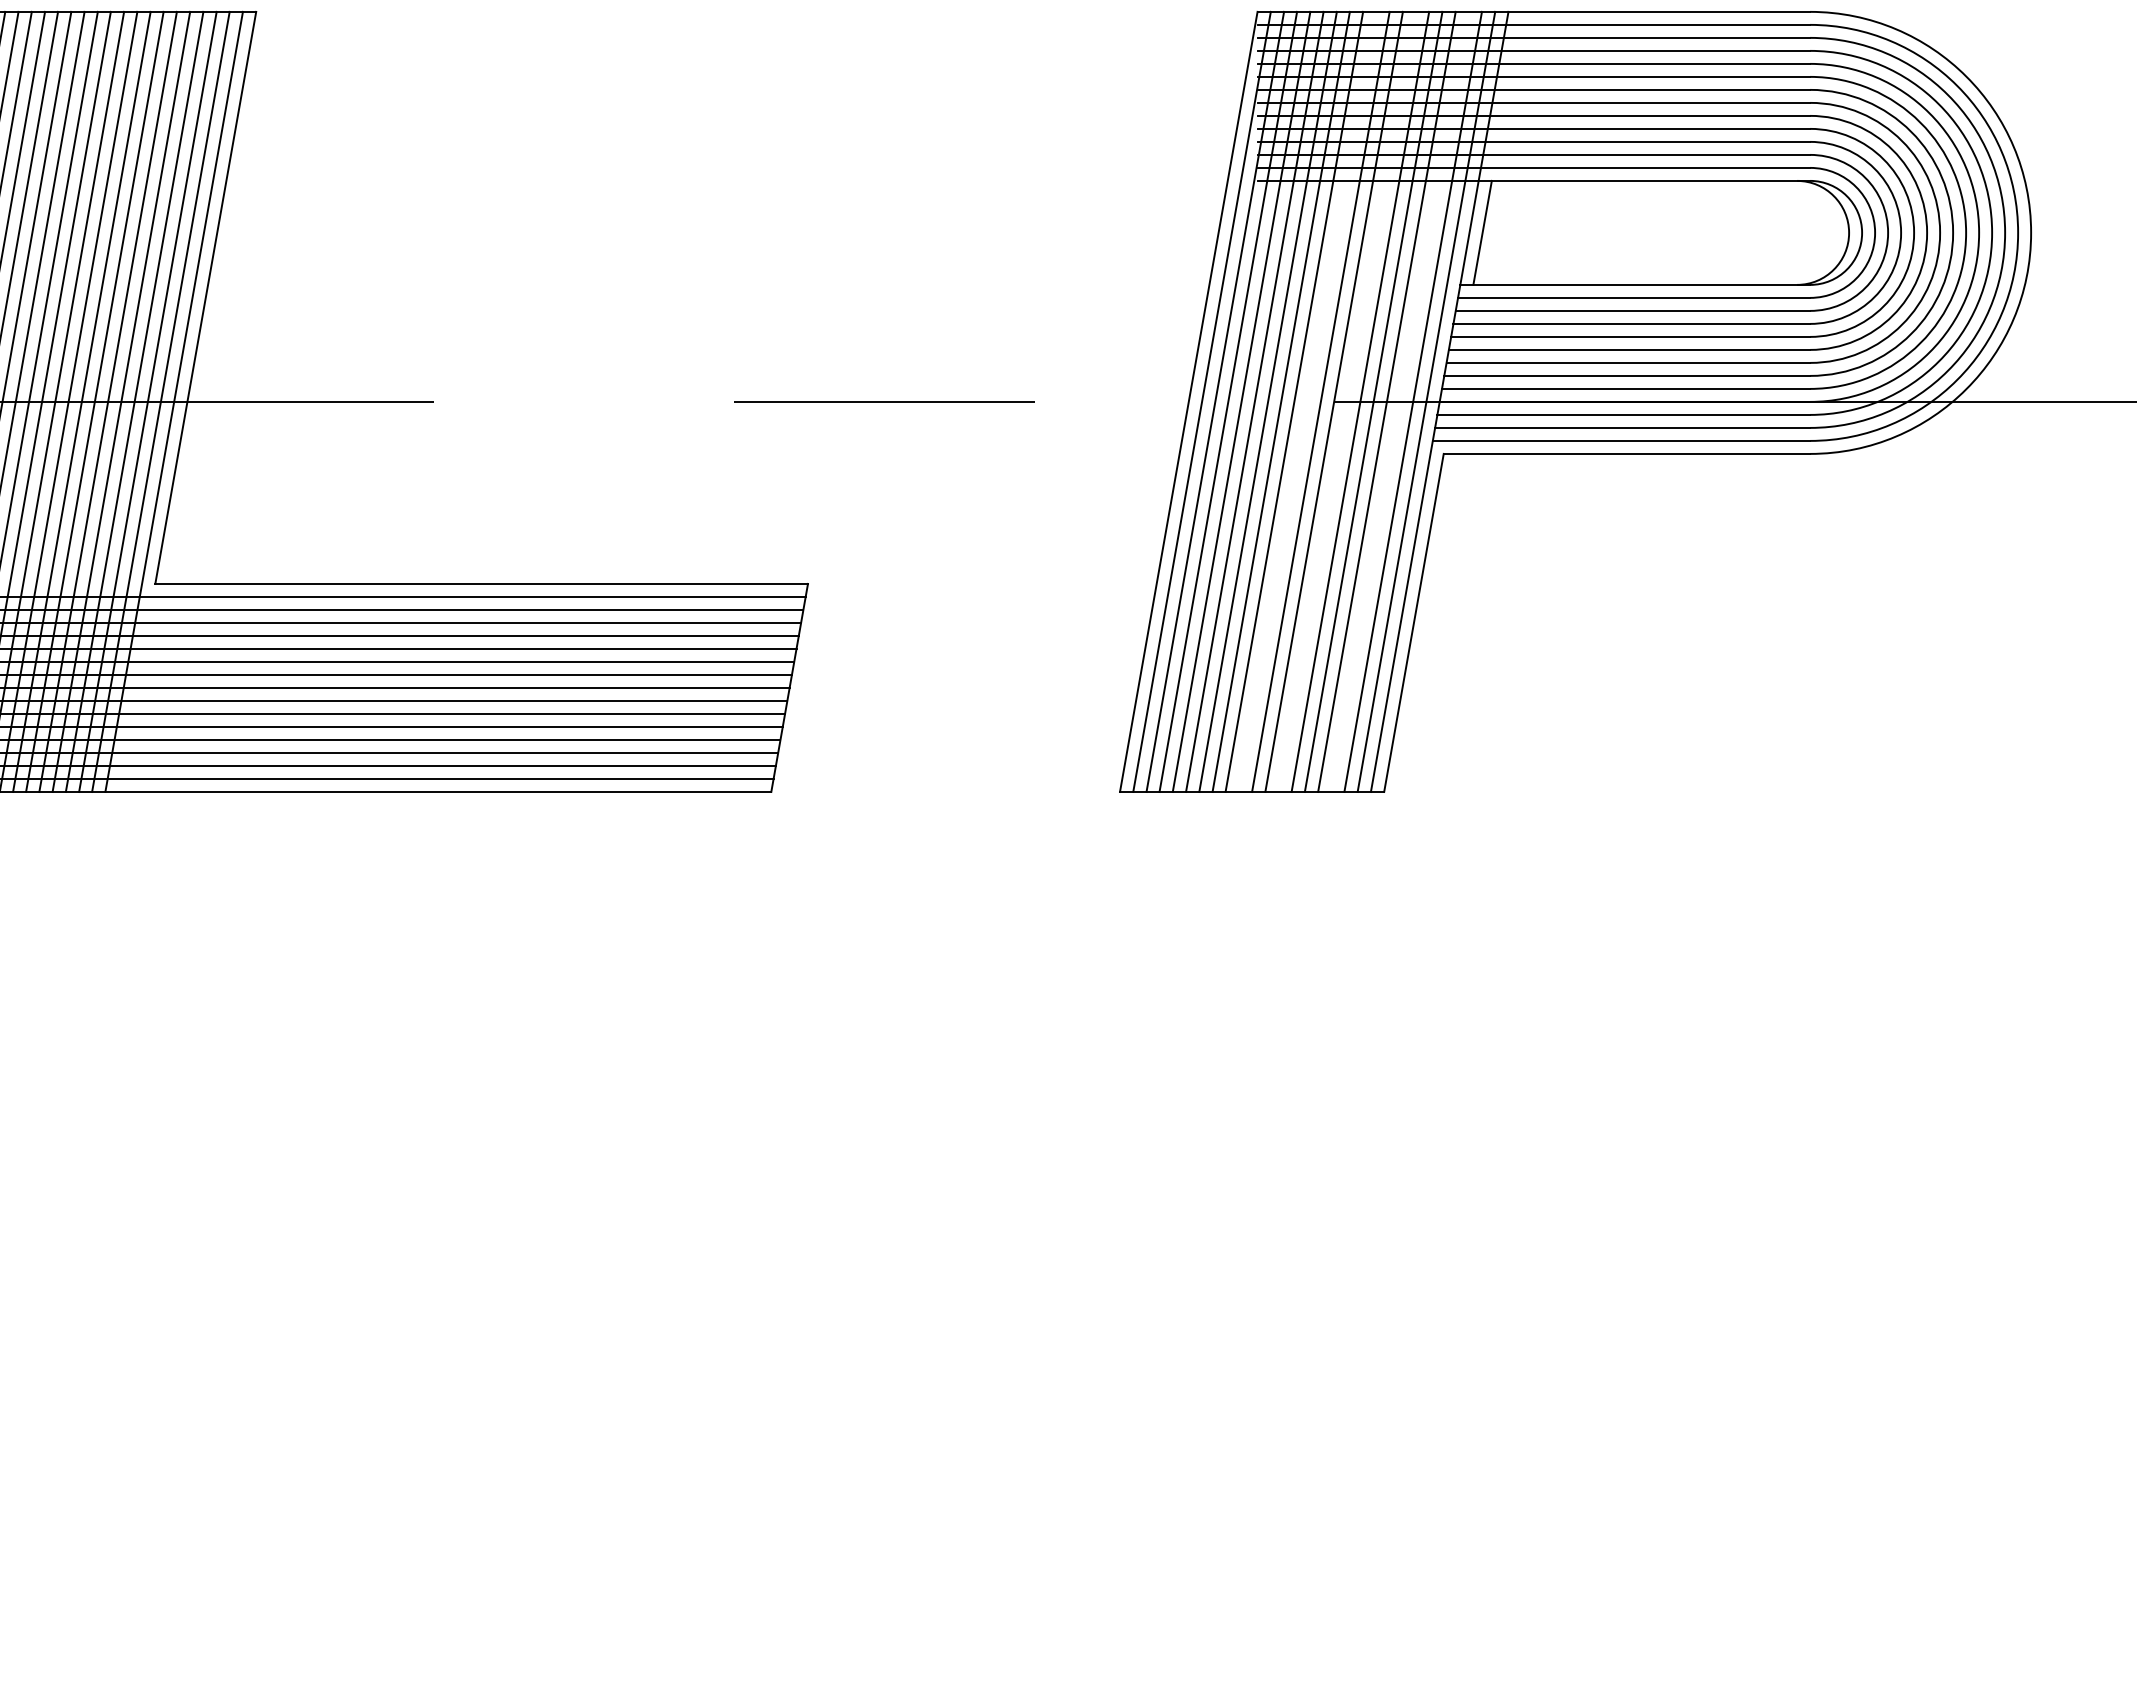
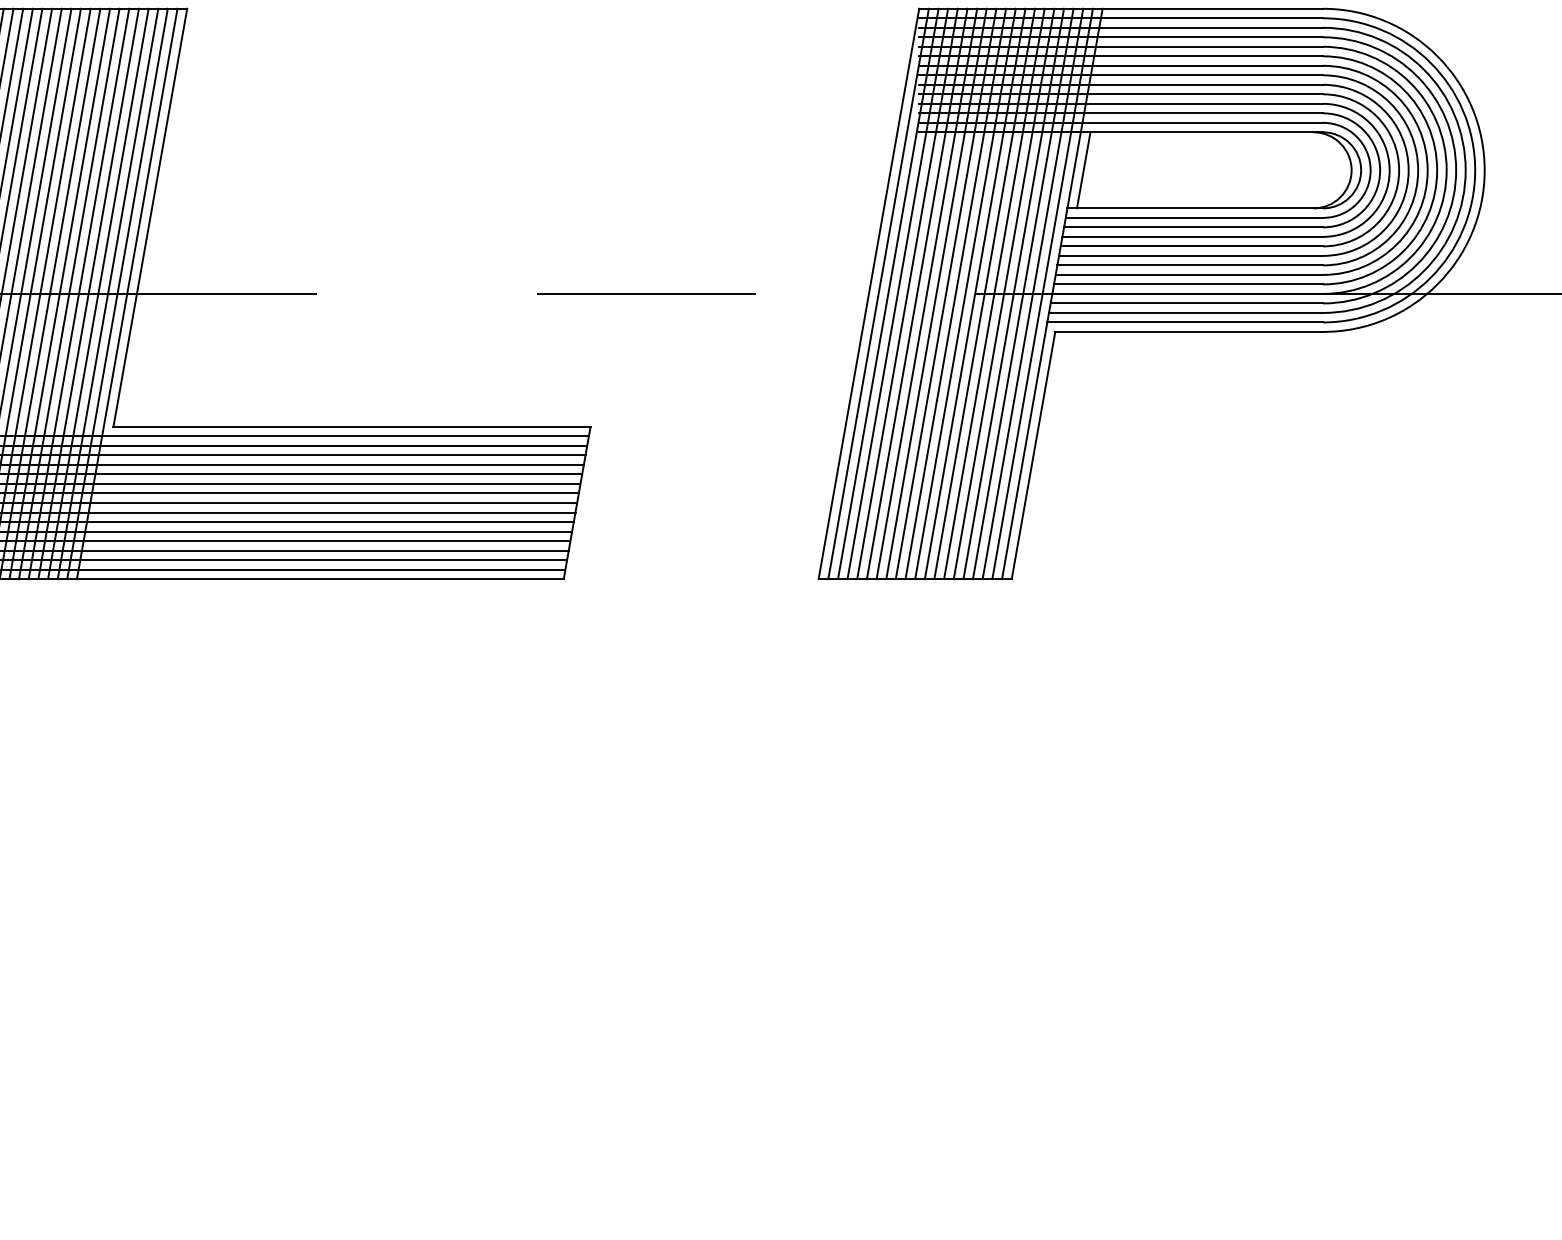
line: (1307, 401) -> (955, 293), added
line: (1346, 401) -> (984, 293), added
line: (1399, 401) -> (1022, 293), added

